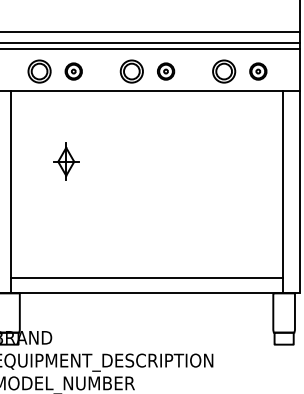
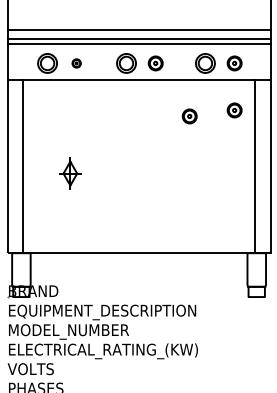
part: (73, 71) -> (76, 63), size x0.6
part: (258, 126) -> (234, 110), added
part: (205, 133) -> (189, 116), added
part: (66, 161) -> (70, 173), moved
line: (145, 278) -> (138, 240), removed

